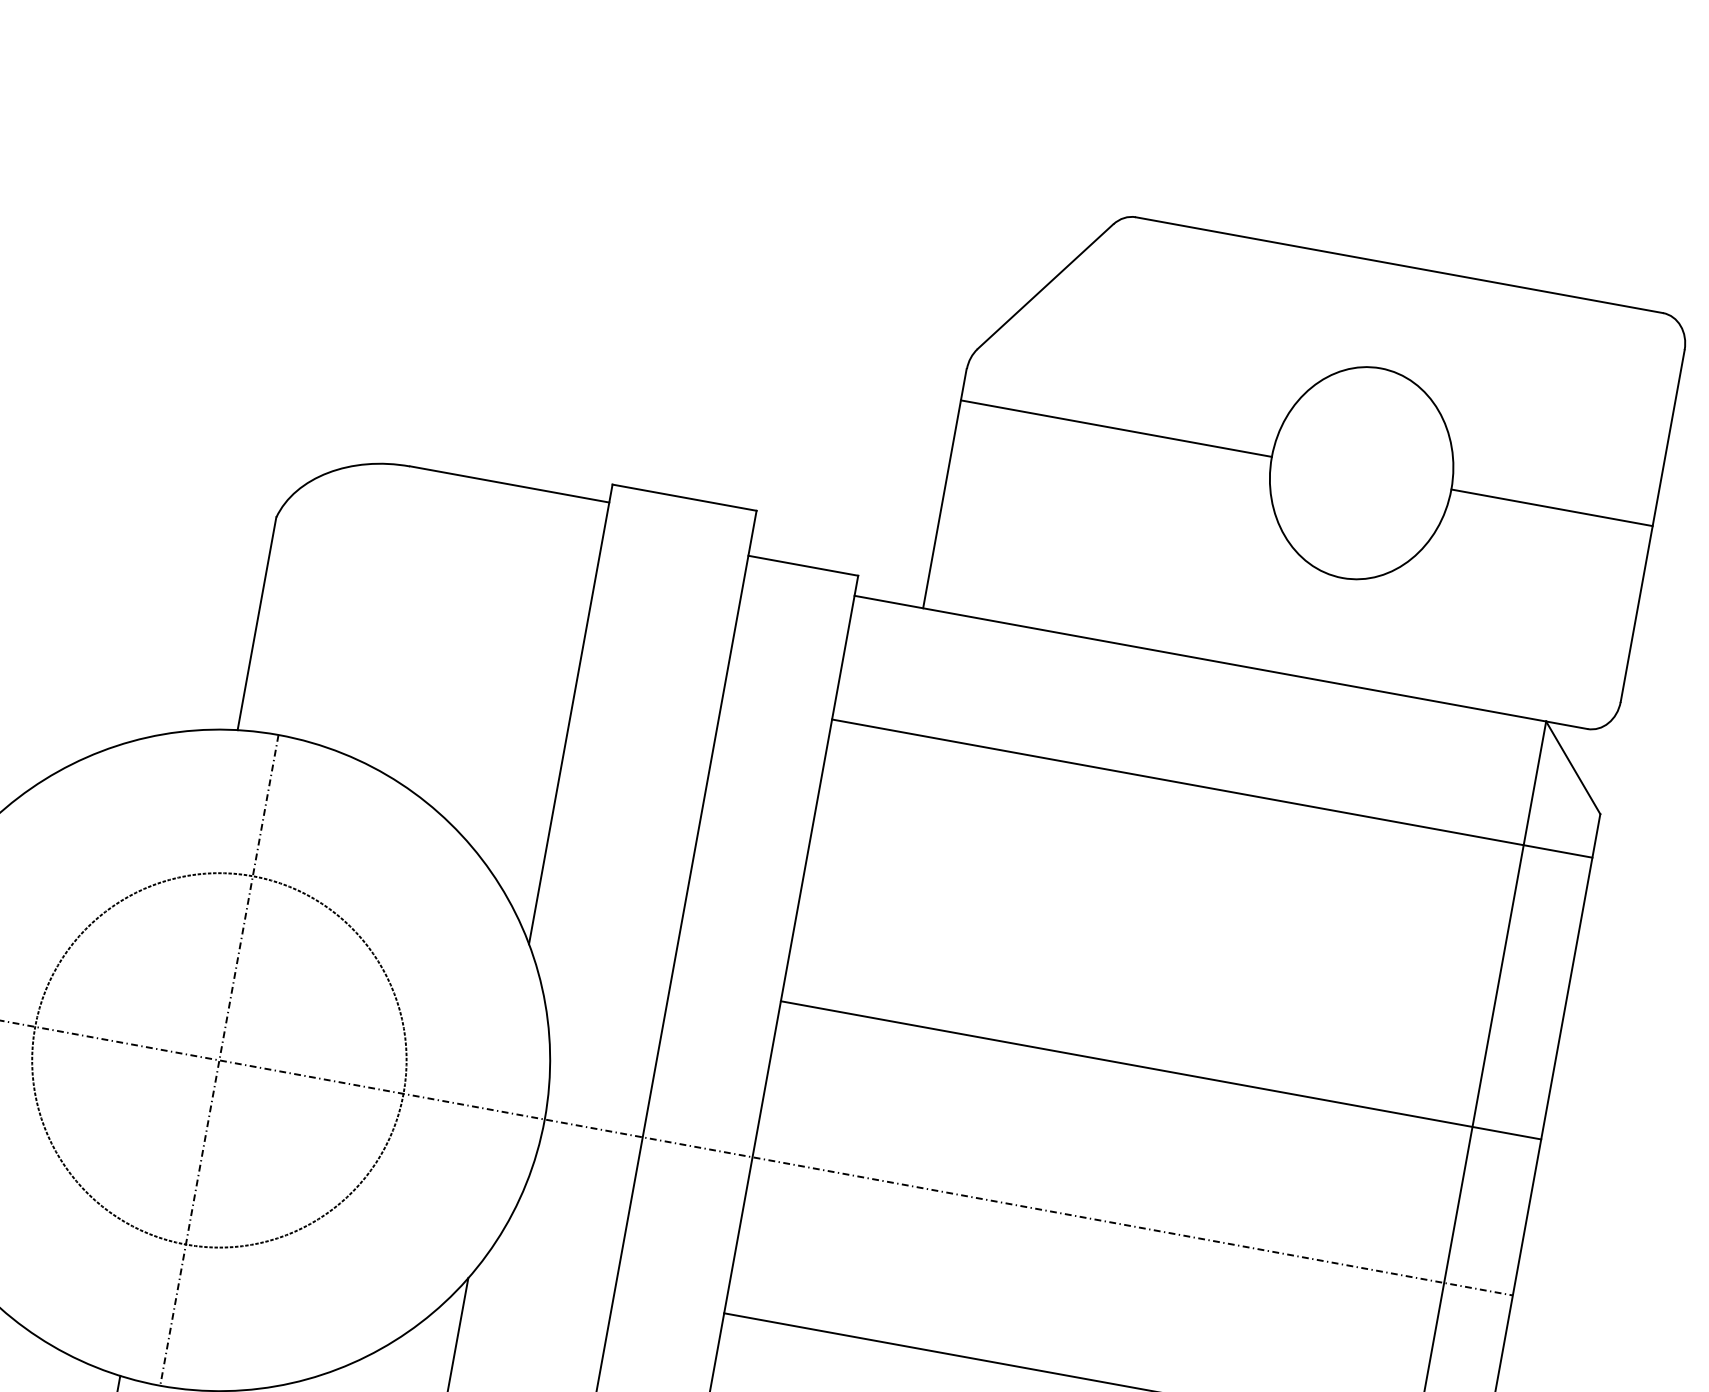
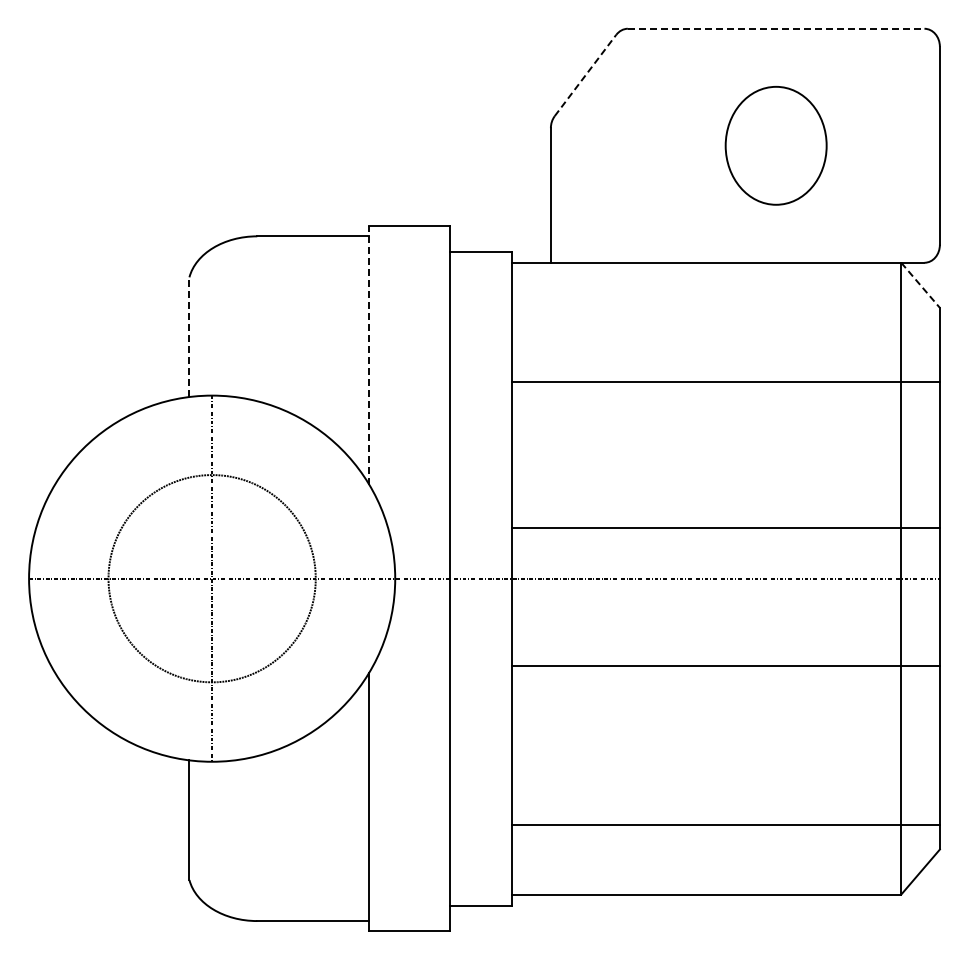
line: (1400, 264) -> (776, 28), solid -> dashed
line: (1045, 286) -> (585, 75), solid -> dashed
line: (1115, 427) -> (637, 145), removed
line: (1550, 506) -> (882, 145), removed
line: (257, 624) -> (189, 337), solid -> dashed
line: (571, 714) -> (369, 355), solid -> dashed
line: (1573, 768) -> (920, 285), solid -> dashed
line: (1211, 788) -> (725, 382), moved
line: (1160, 1069) -> (725, 527), moved

